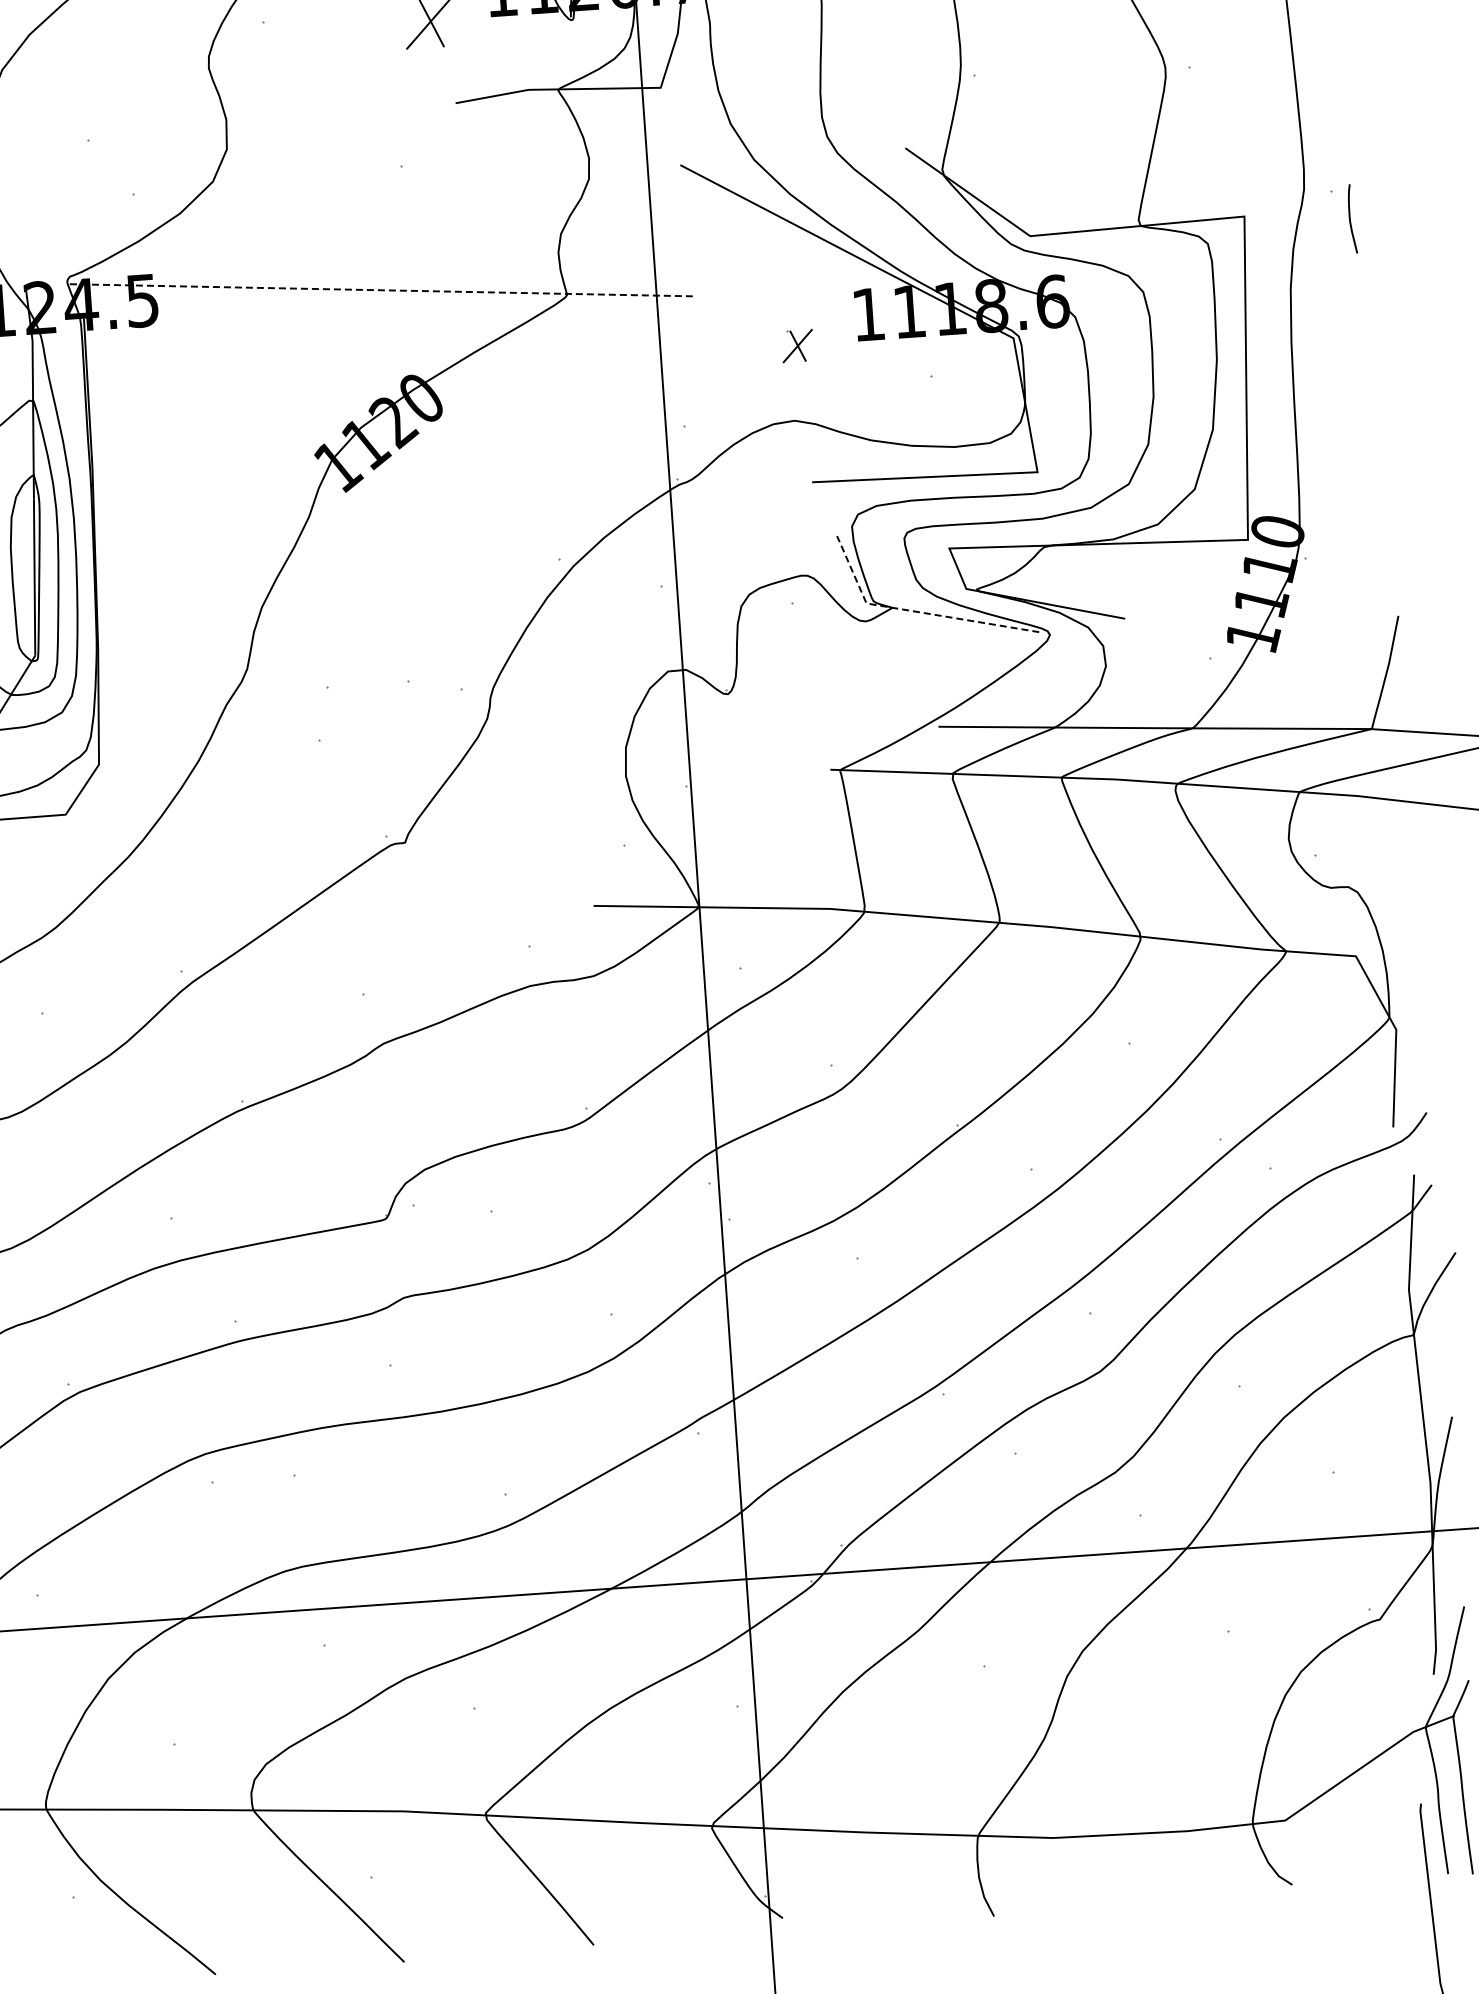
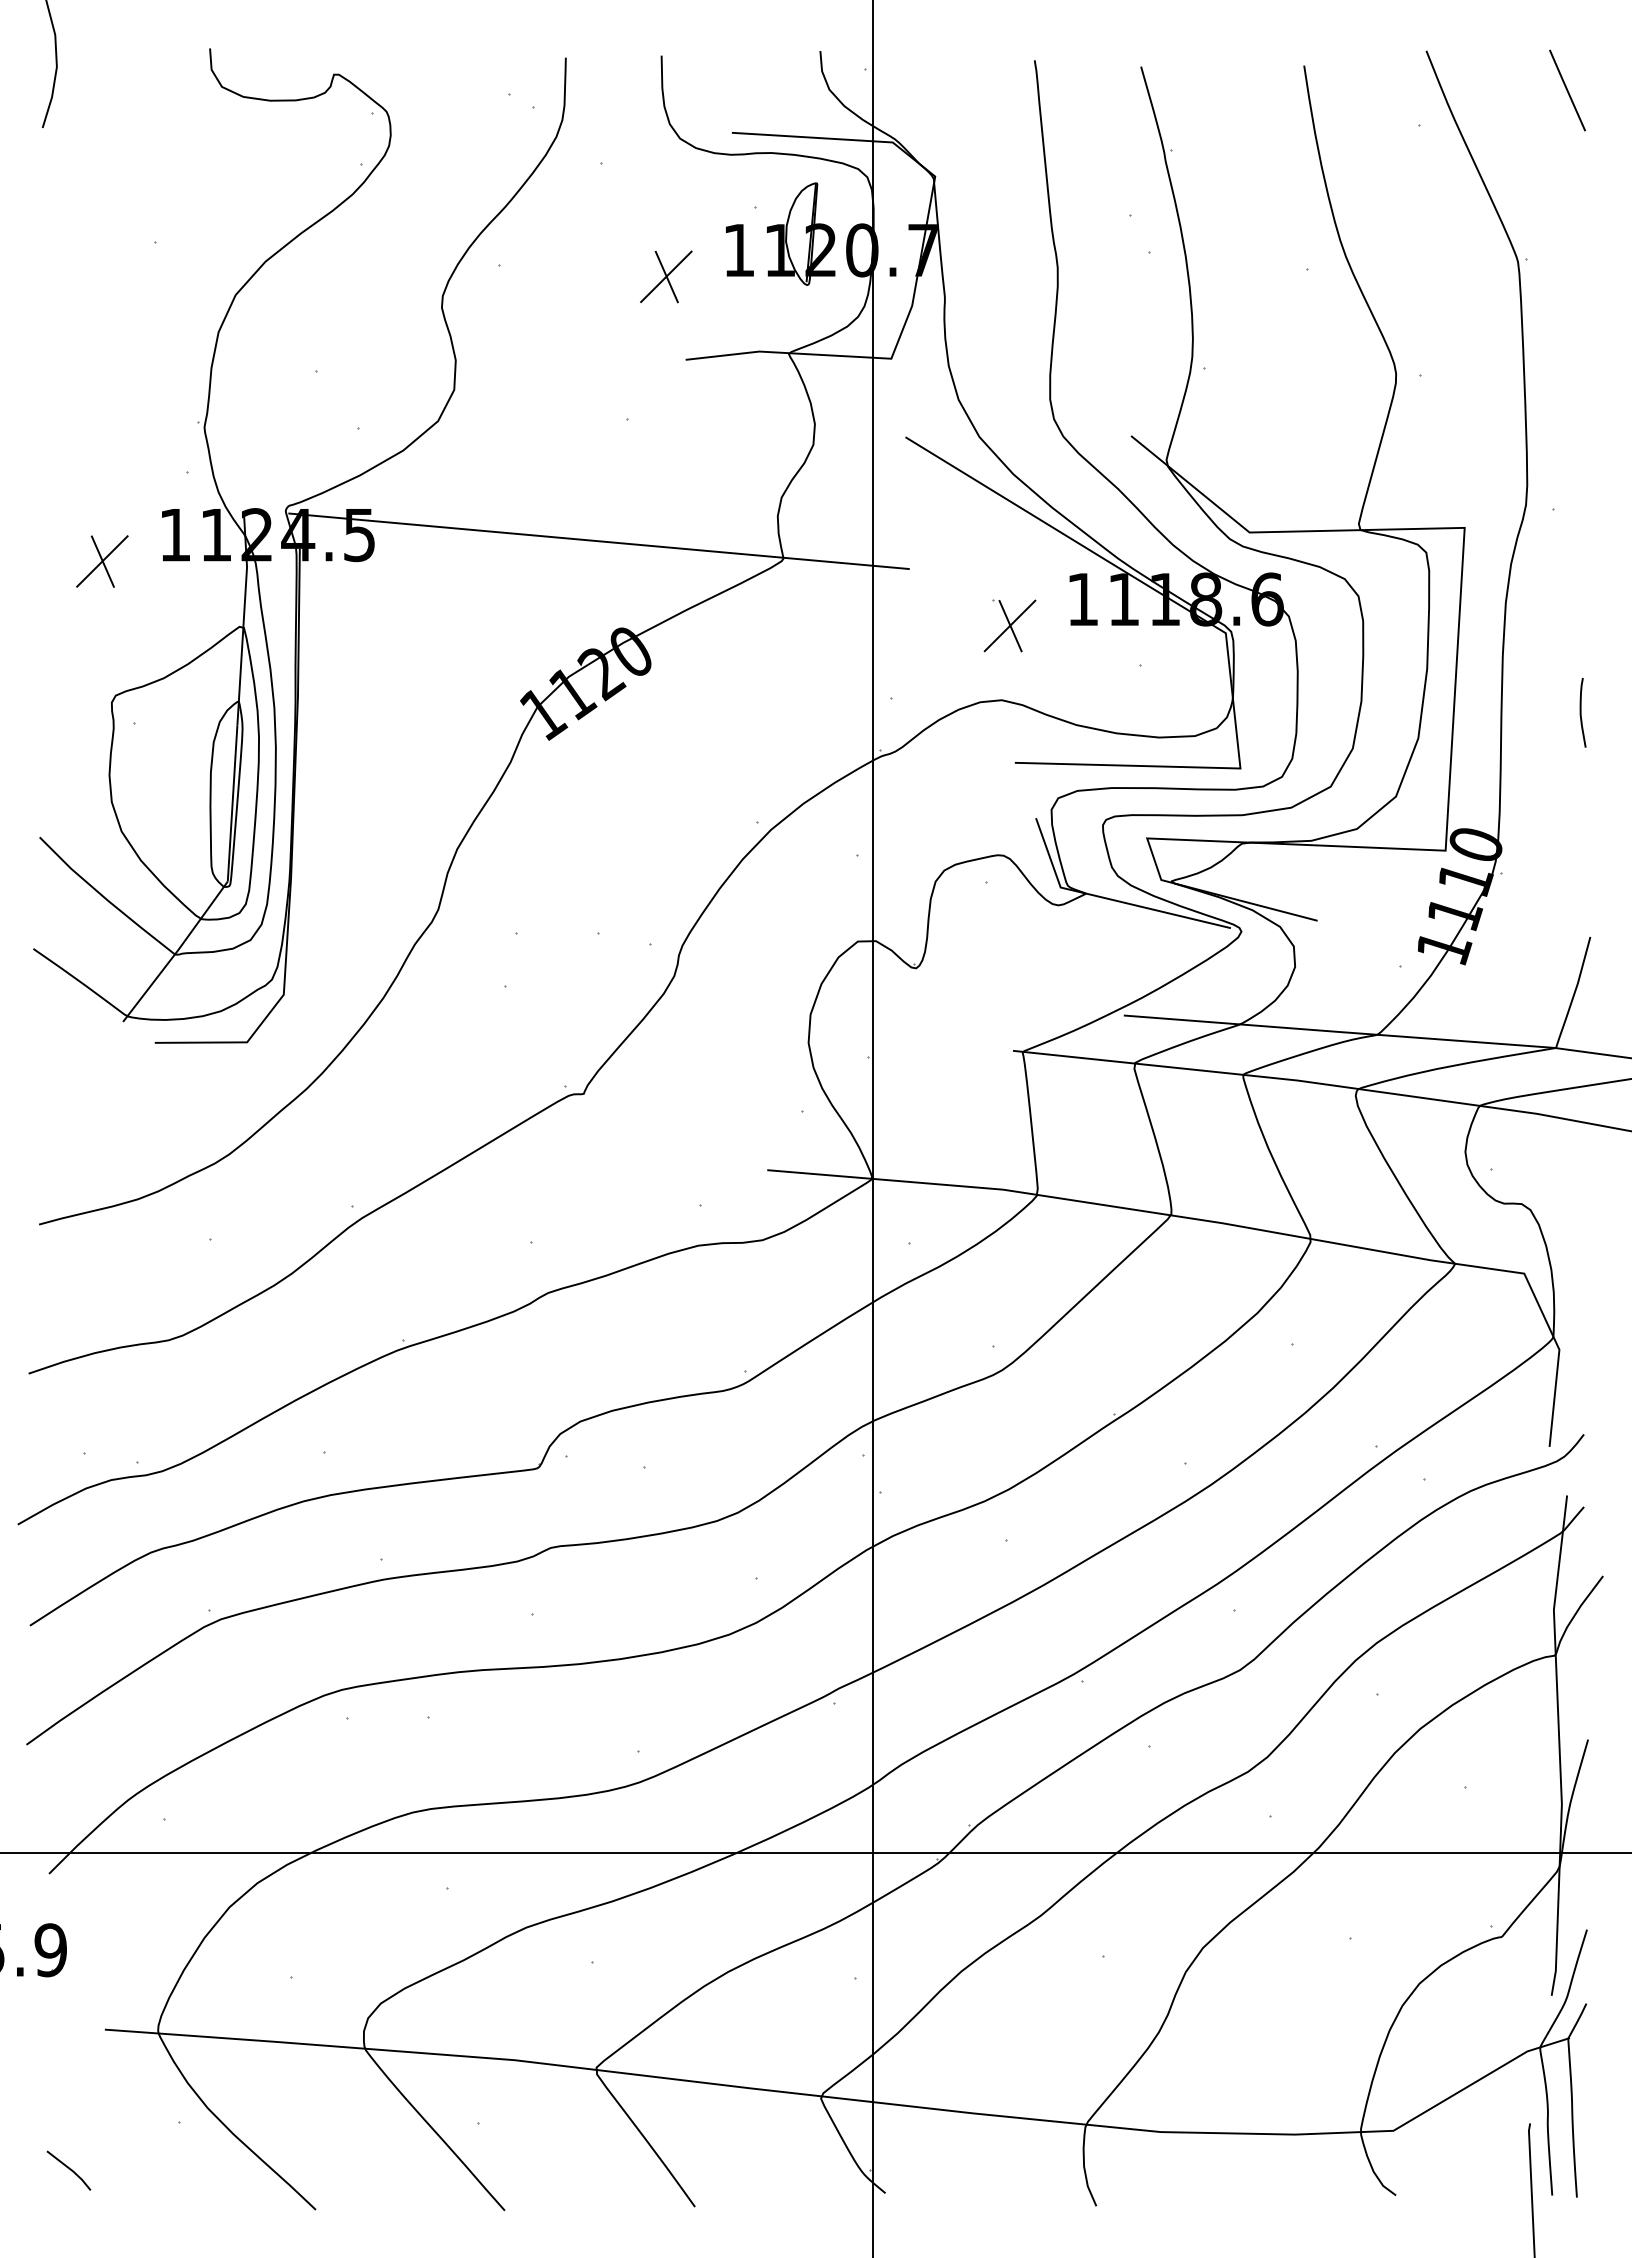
curve: (1350, 218) -> (1581, 712), moved
line: (382, 290) -> (599, 541), dashed -> solid
part: (797, 345) -> (1009, 625), size x1.67
line: (916, 612) -> (1109, 899), dashed -> solid

